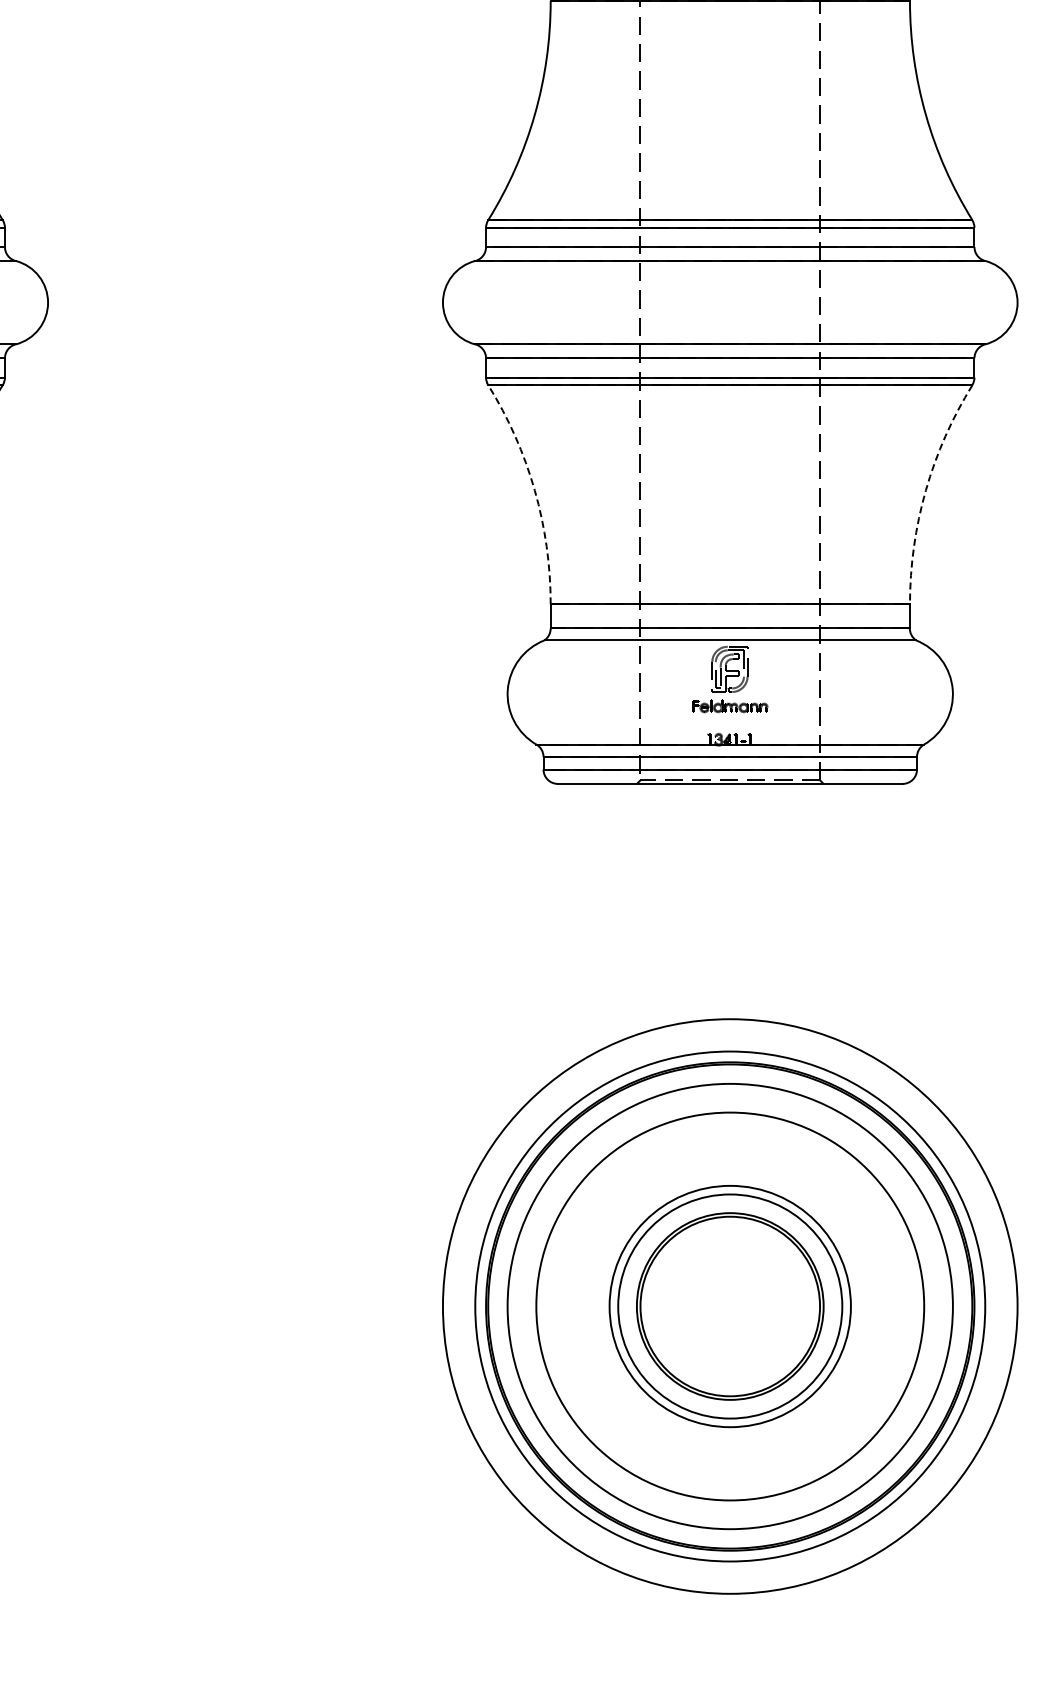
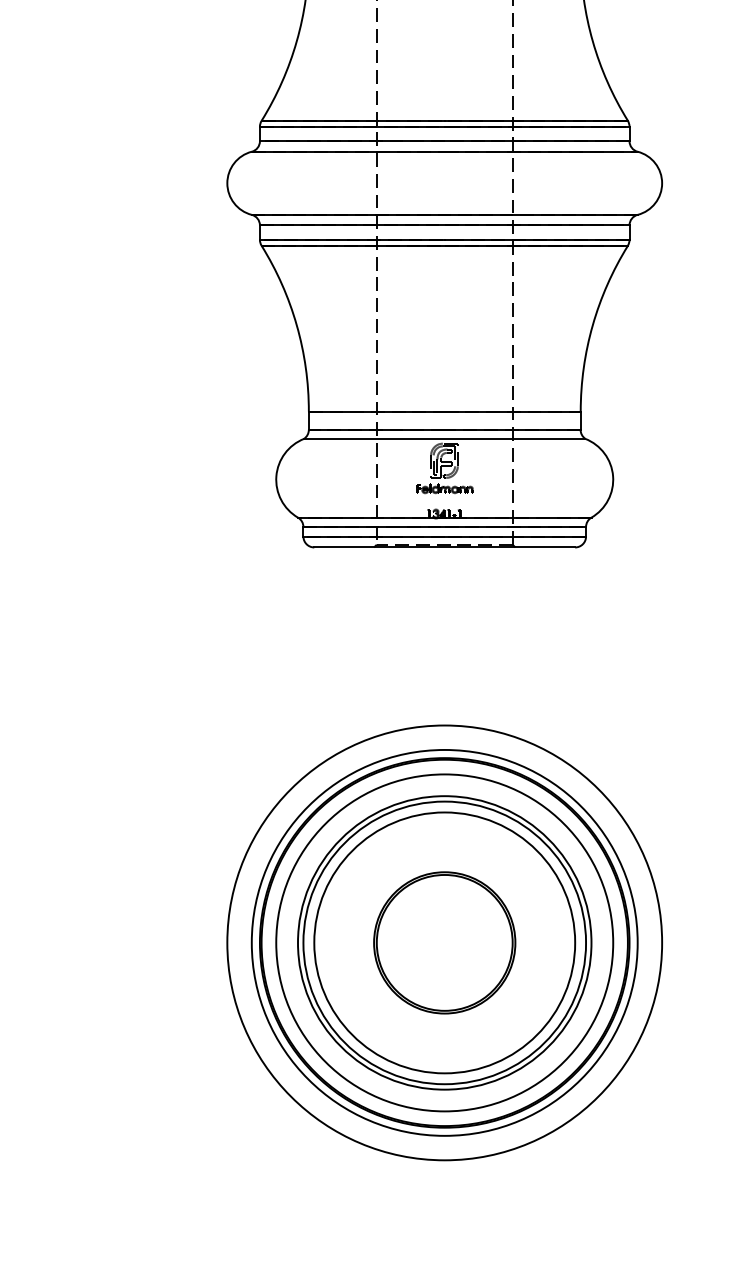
arc: (534, 490) -> (296, 325), dashed -> solid
arc: (925, 490) -> (592, 325), dashed -> solid
circle: (729, 1306) -> (444, 942), size x1.43
circle: (730, 1306) -> (444, 942), size x1.67

